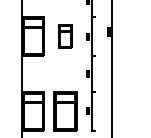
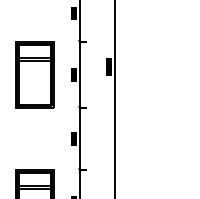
part: (65, 36) -> (34, 74), size x1.67

